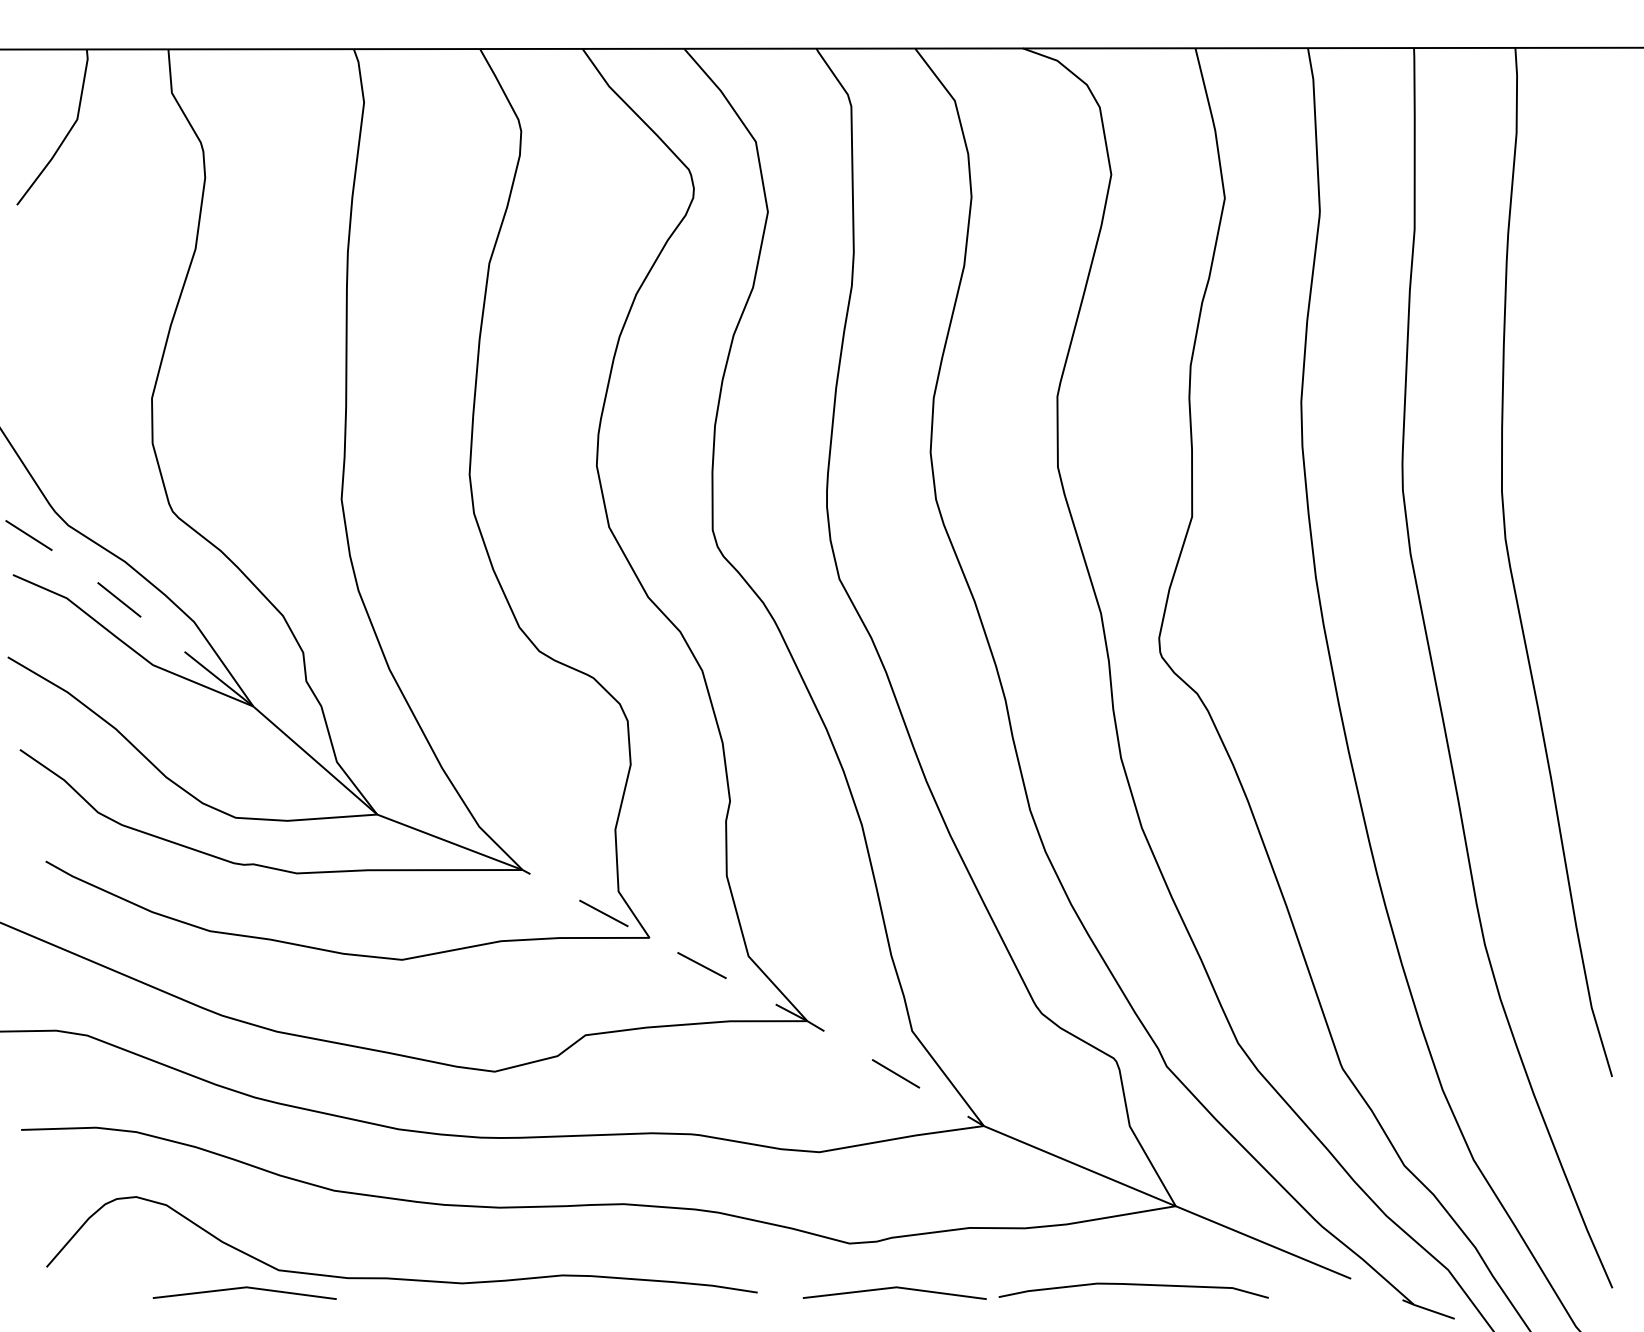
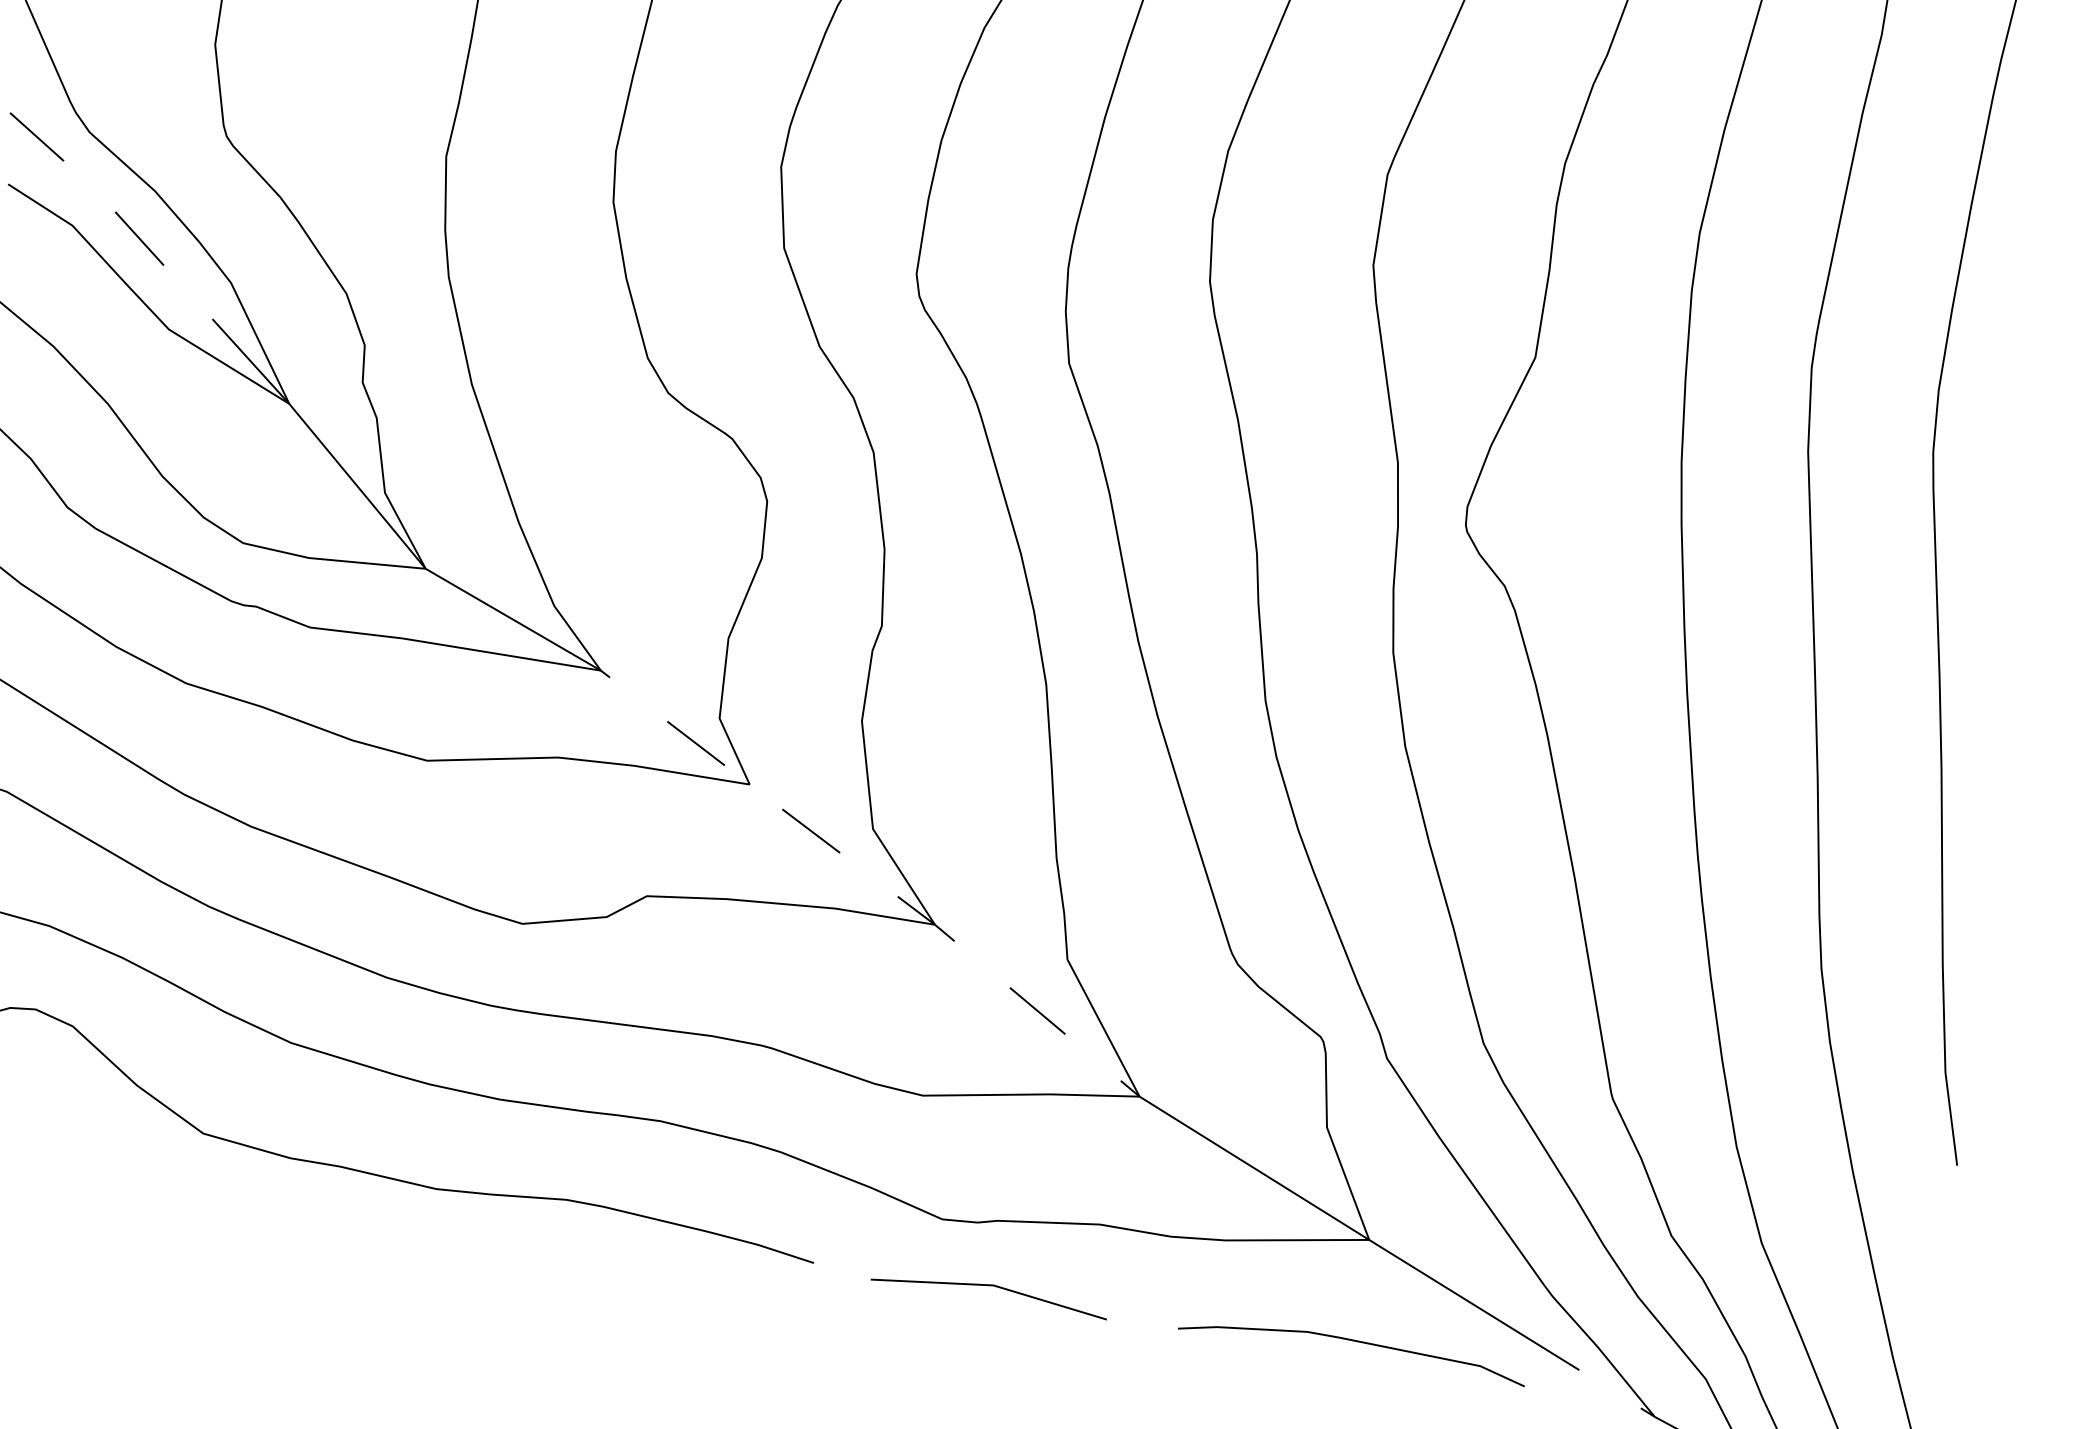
curve: (1133, 1285) -> (1353, 1341), moved
line: (244, 1288) -> (155, 1149), removed

